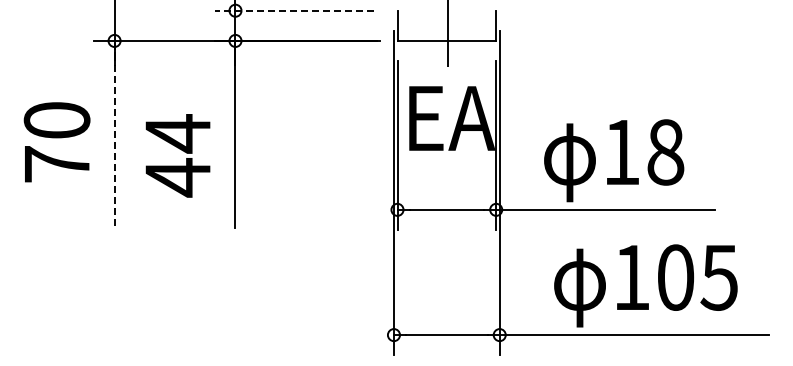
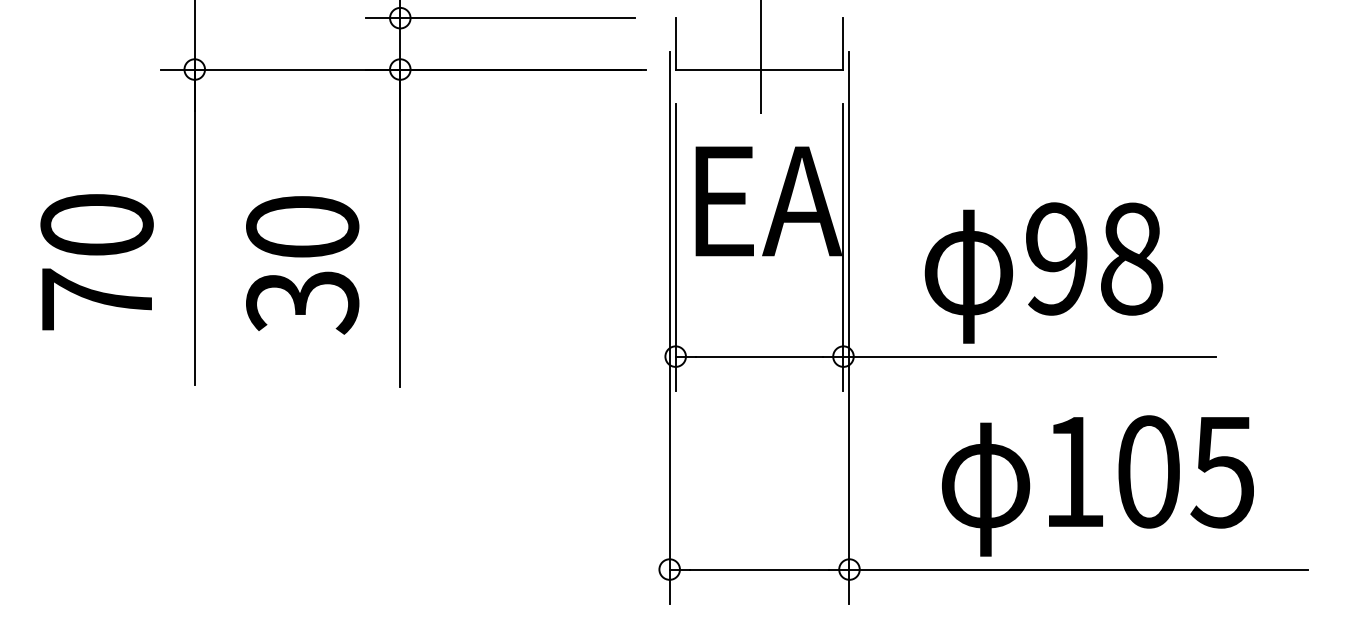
line: (294, 10) -> (500, 17), dashed -> solid
line: (114, 133) -> (194, 226), dashed -> solid
text: (56, 142) -> (96, 262), moved
text: (621, 152) -> (1056, 259), 18 -> 98
text: (177, 155) -> (301, 264), 44 -> 30

